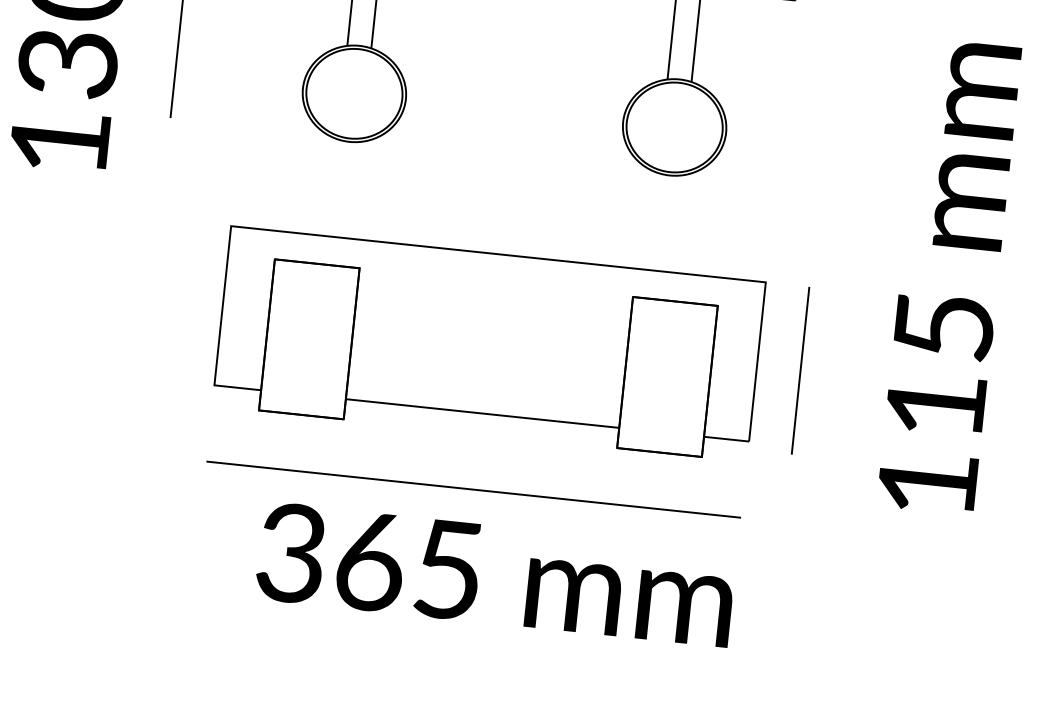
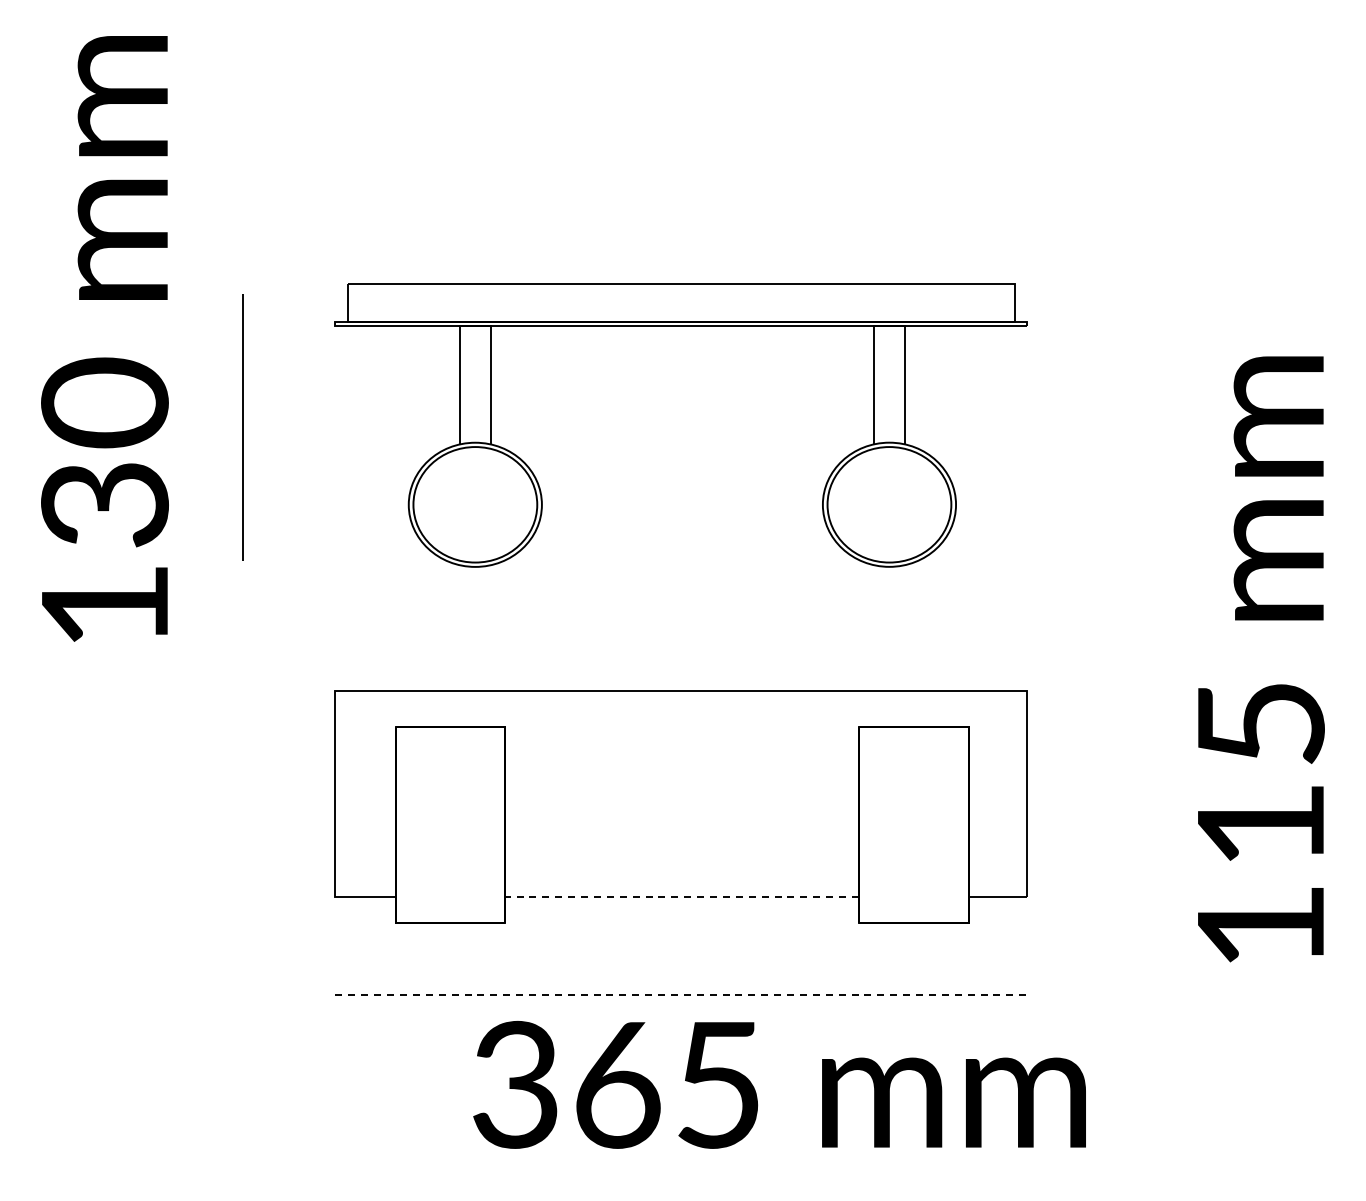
line: (799, 371) -> (1082, 799), removed
line: (482, 413) -> (682, 896), solid -> dashed
line: (473, 490) -> (681, 995), solid -> dashed
text: (495, 574) -> (779, 1084), moved

